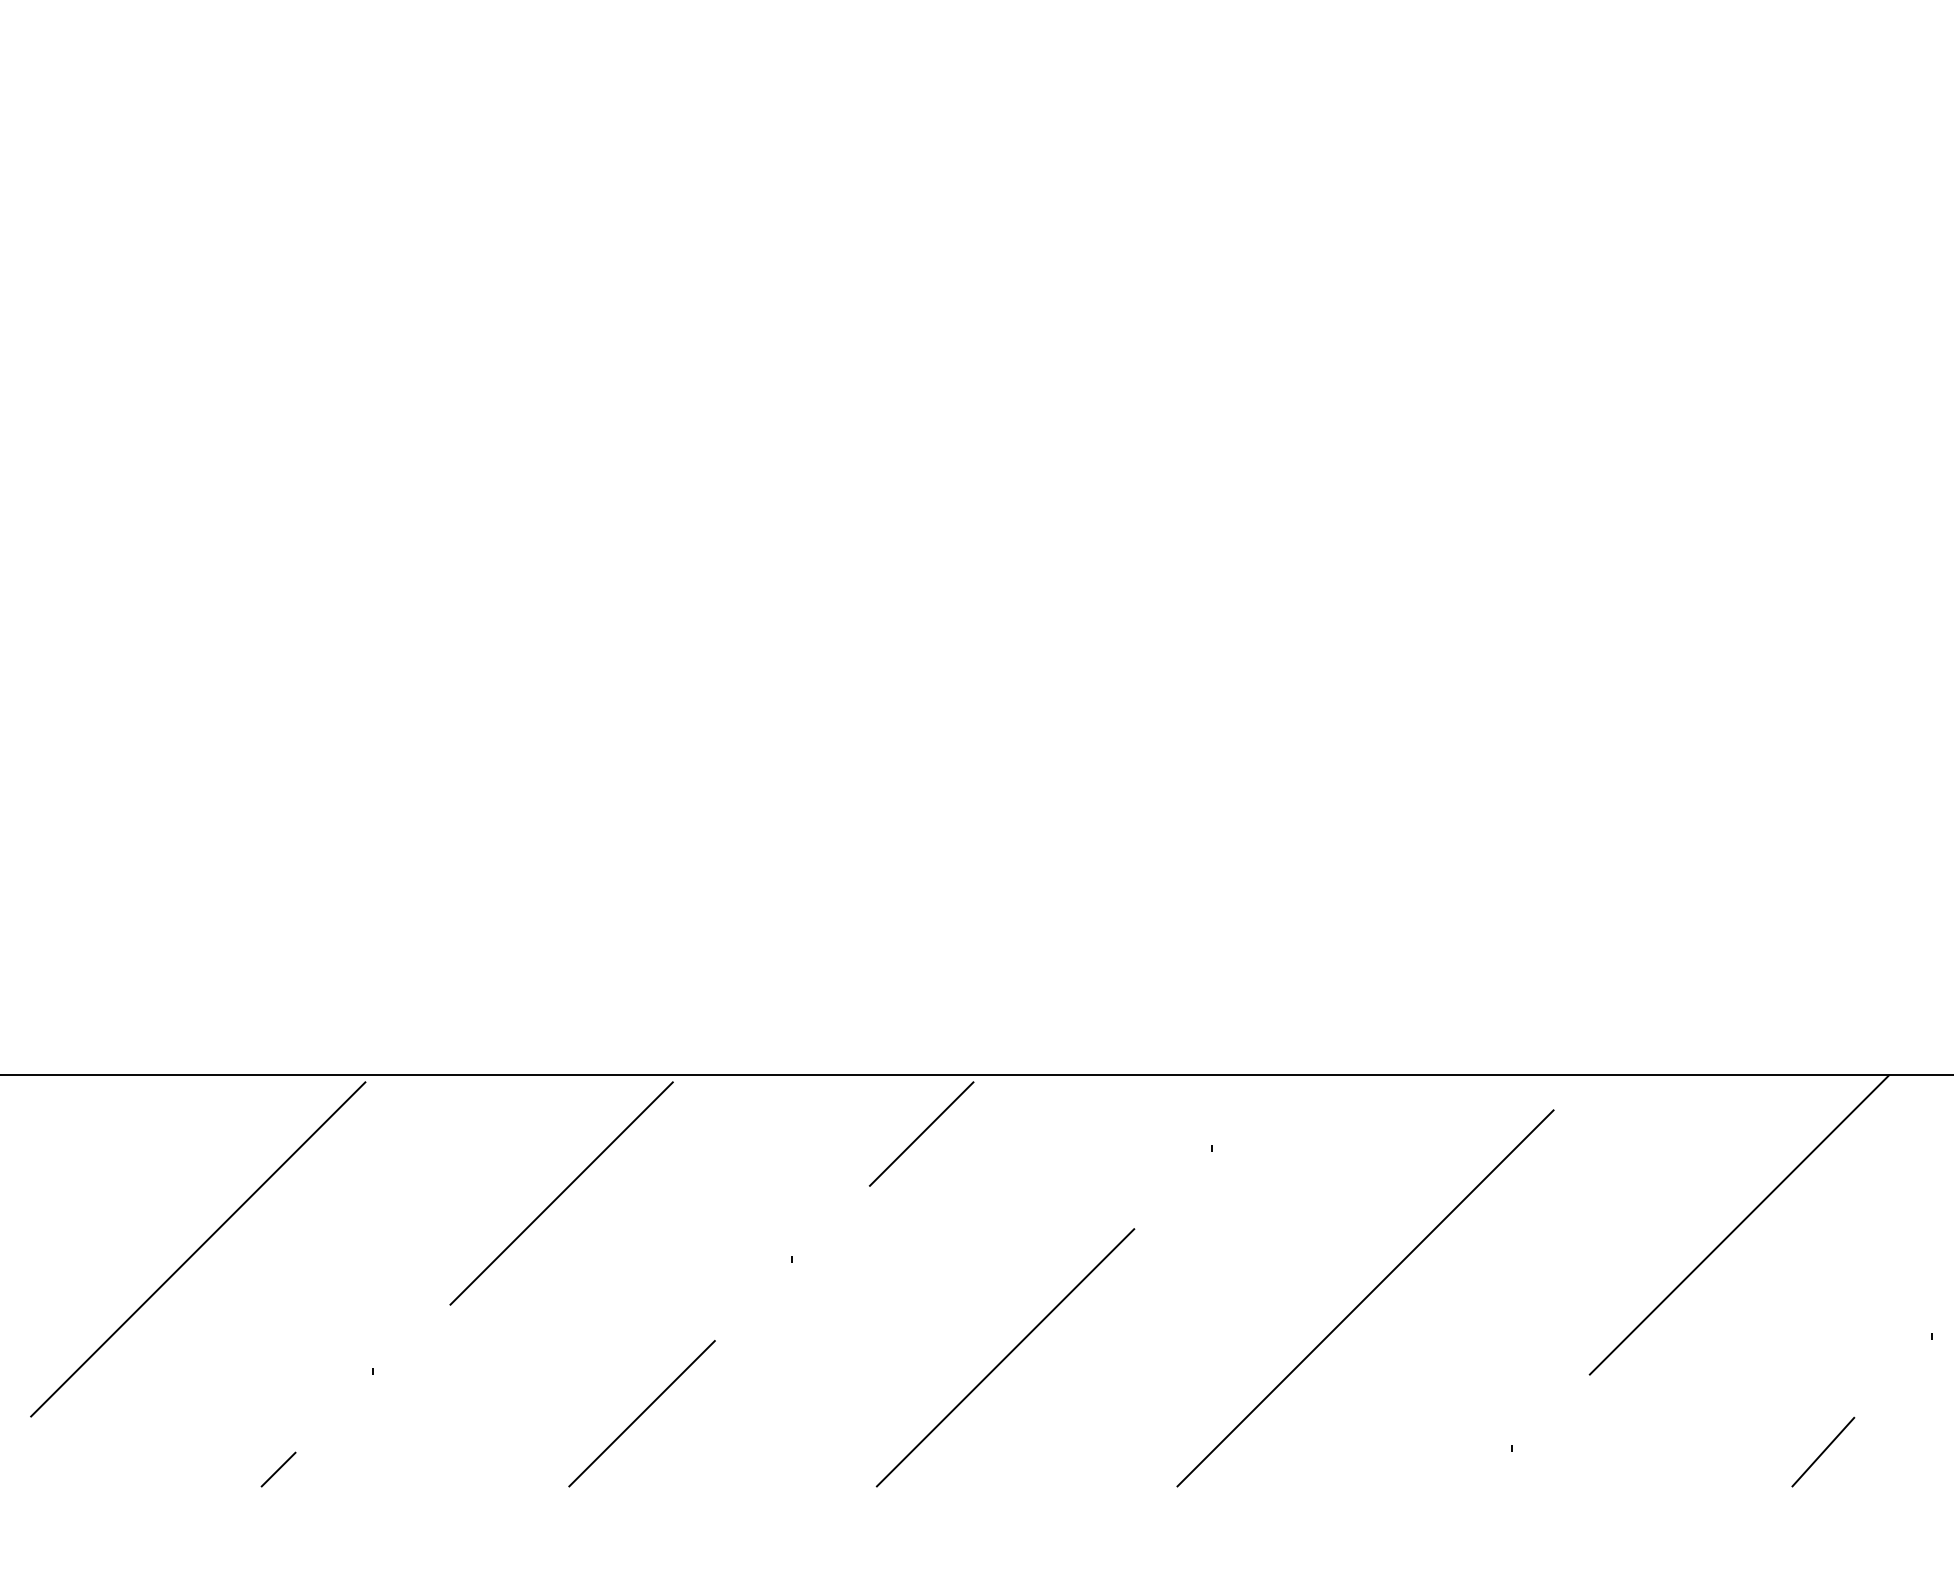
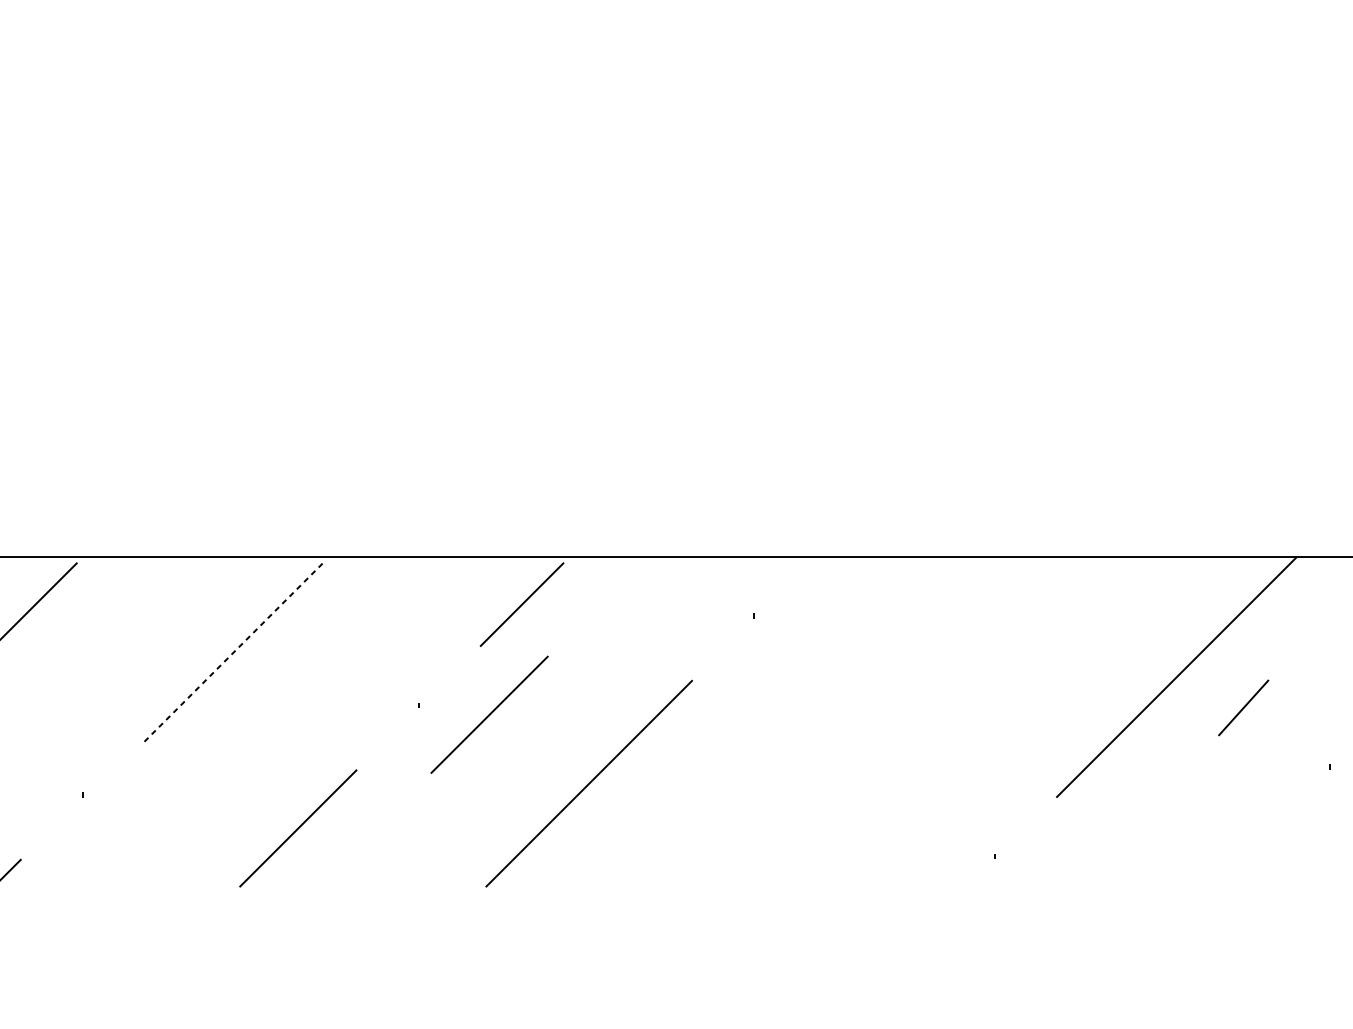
line: (562, 1193) -> (234, 652), solid -> dashed
line: (880, 1271) -> (489, 714), added
line: (1365, 1298) -> (877, 736), removed
line: (1823, 1451) -> (1243, 707), moved

